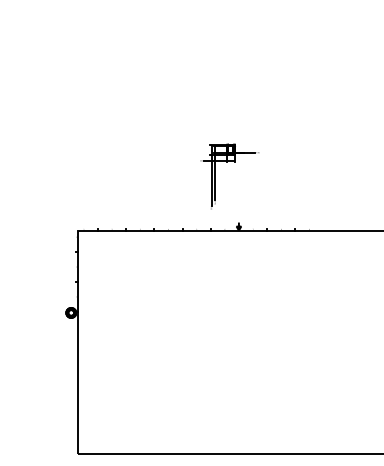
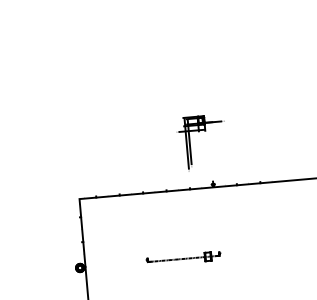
part: (195, 312) -> (183, 258), added

